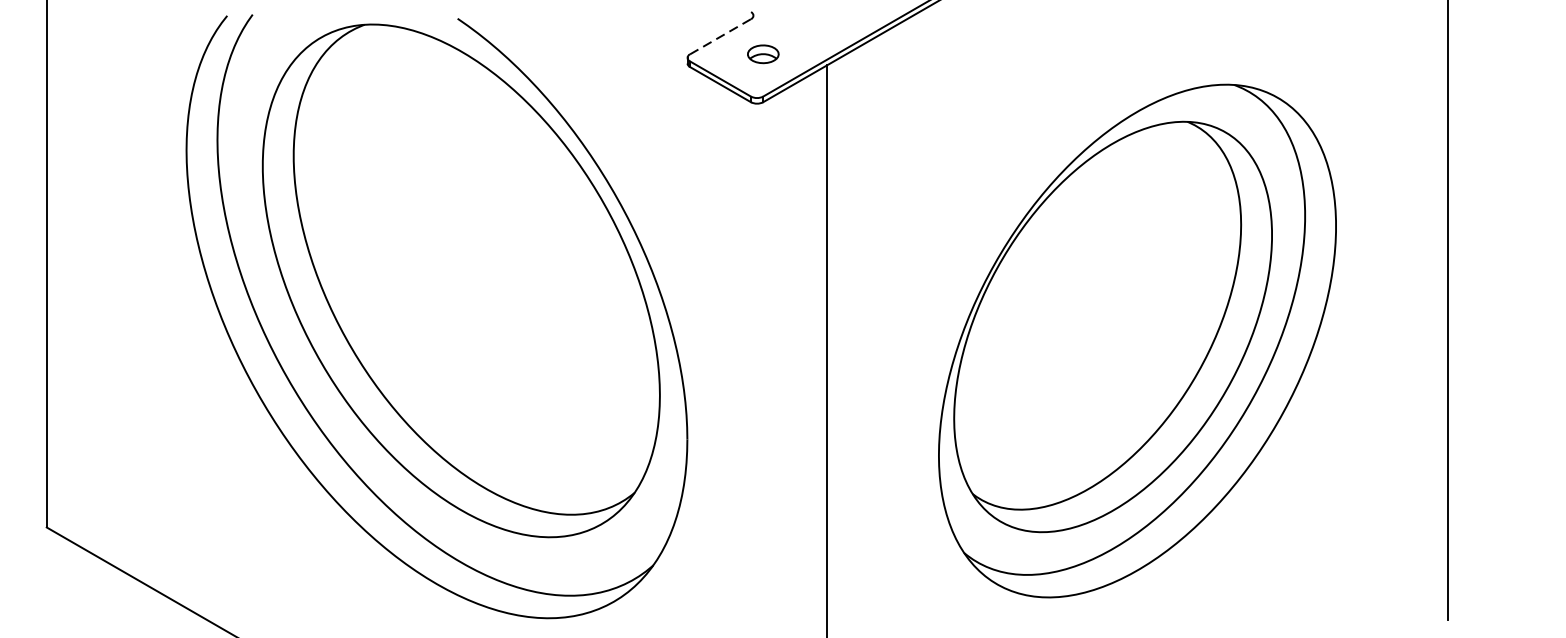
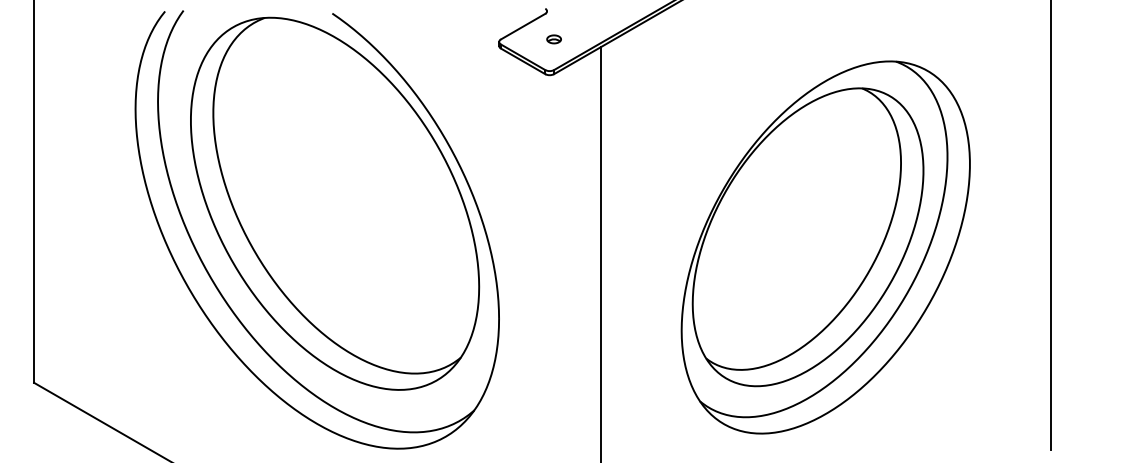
line: (721, 36) -> (523, 26), dashed -> solid
part: (762, 54) -> (553, 39), size x0.62

